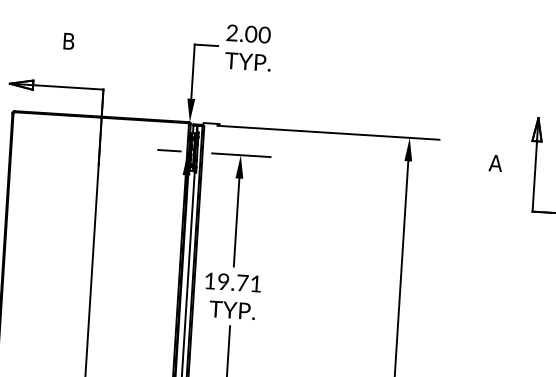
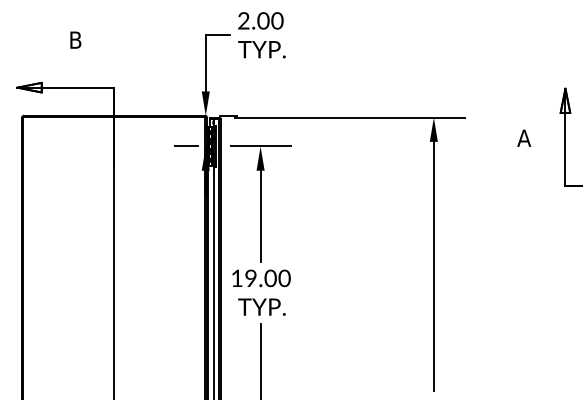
text: (249, 283) -> (277, 278), 19.71 -> 19.00

